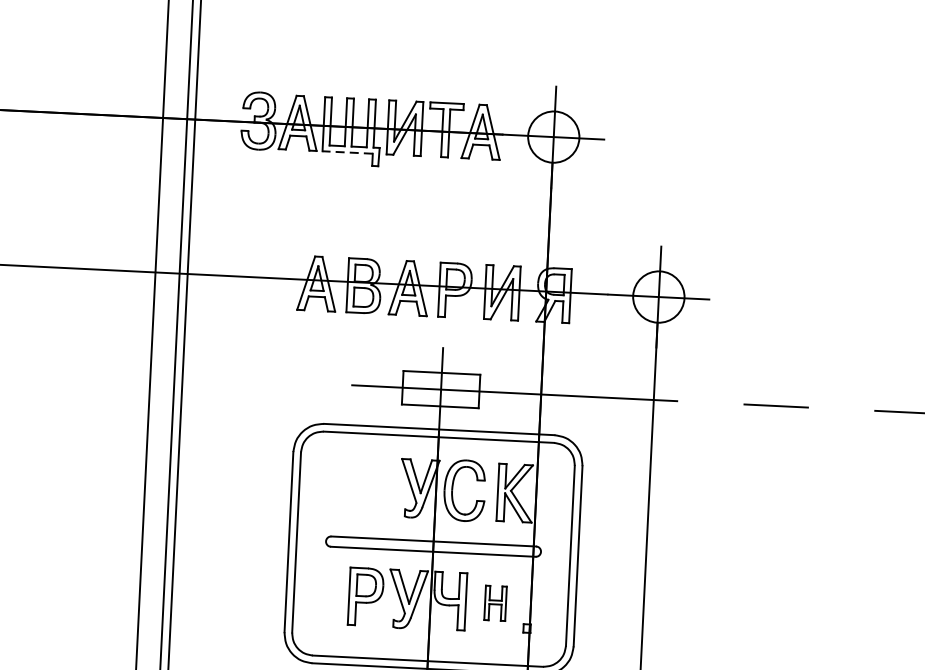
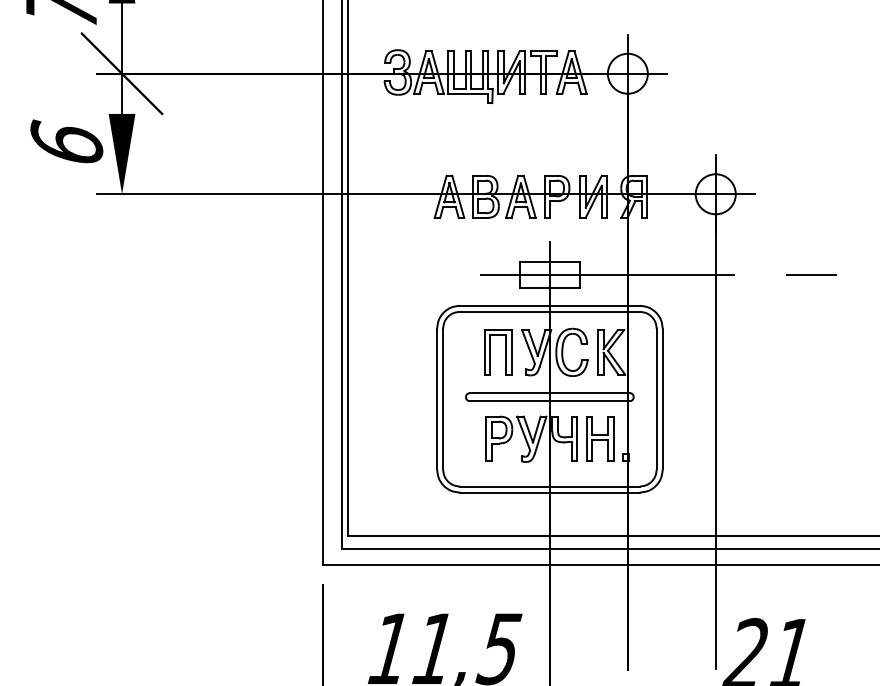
line: (347, 152) -> (467, 93), dashed -> solid
part: (379, 486) -> (505, 352), added
part: (495, 602) -> (600, 438), size x1.67

